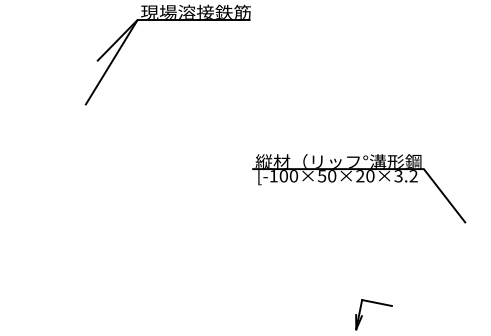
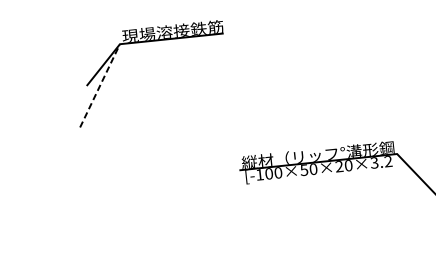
line: (111, 62) -> (100, 85), solid -> dashed

